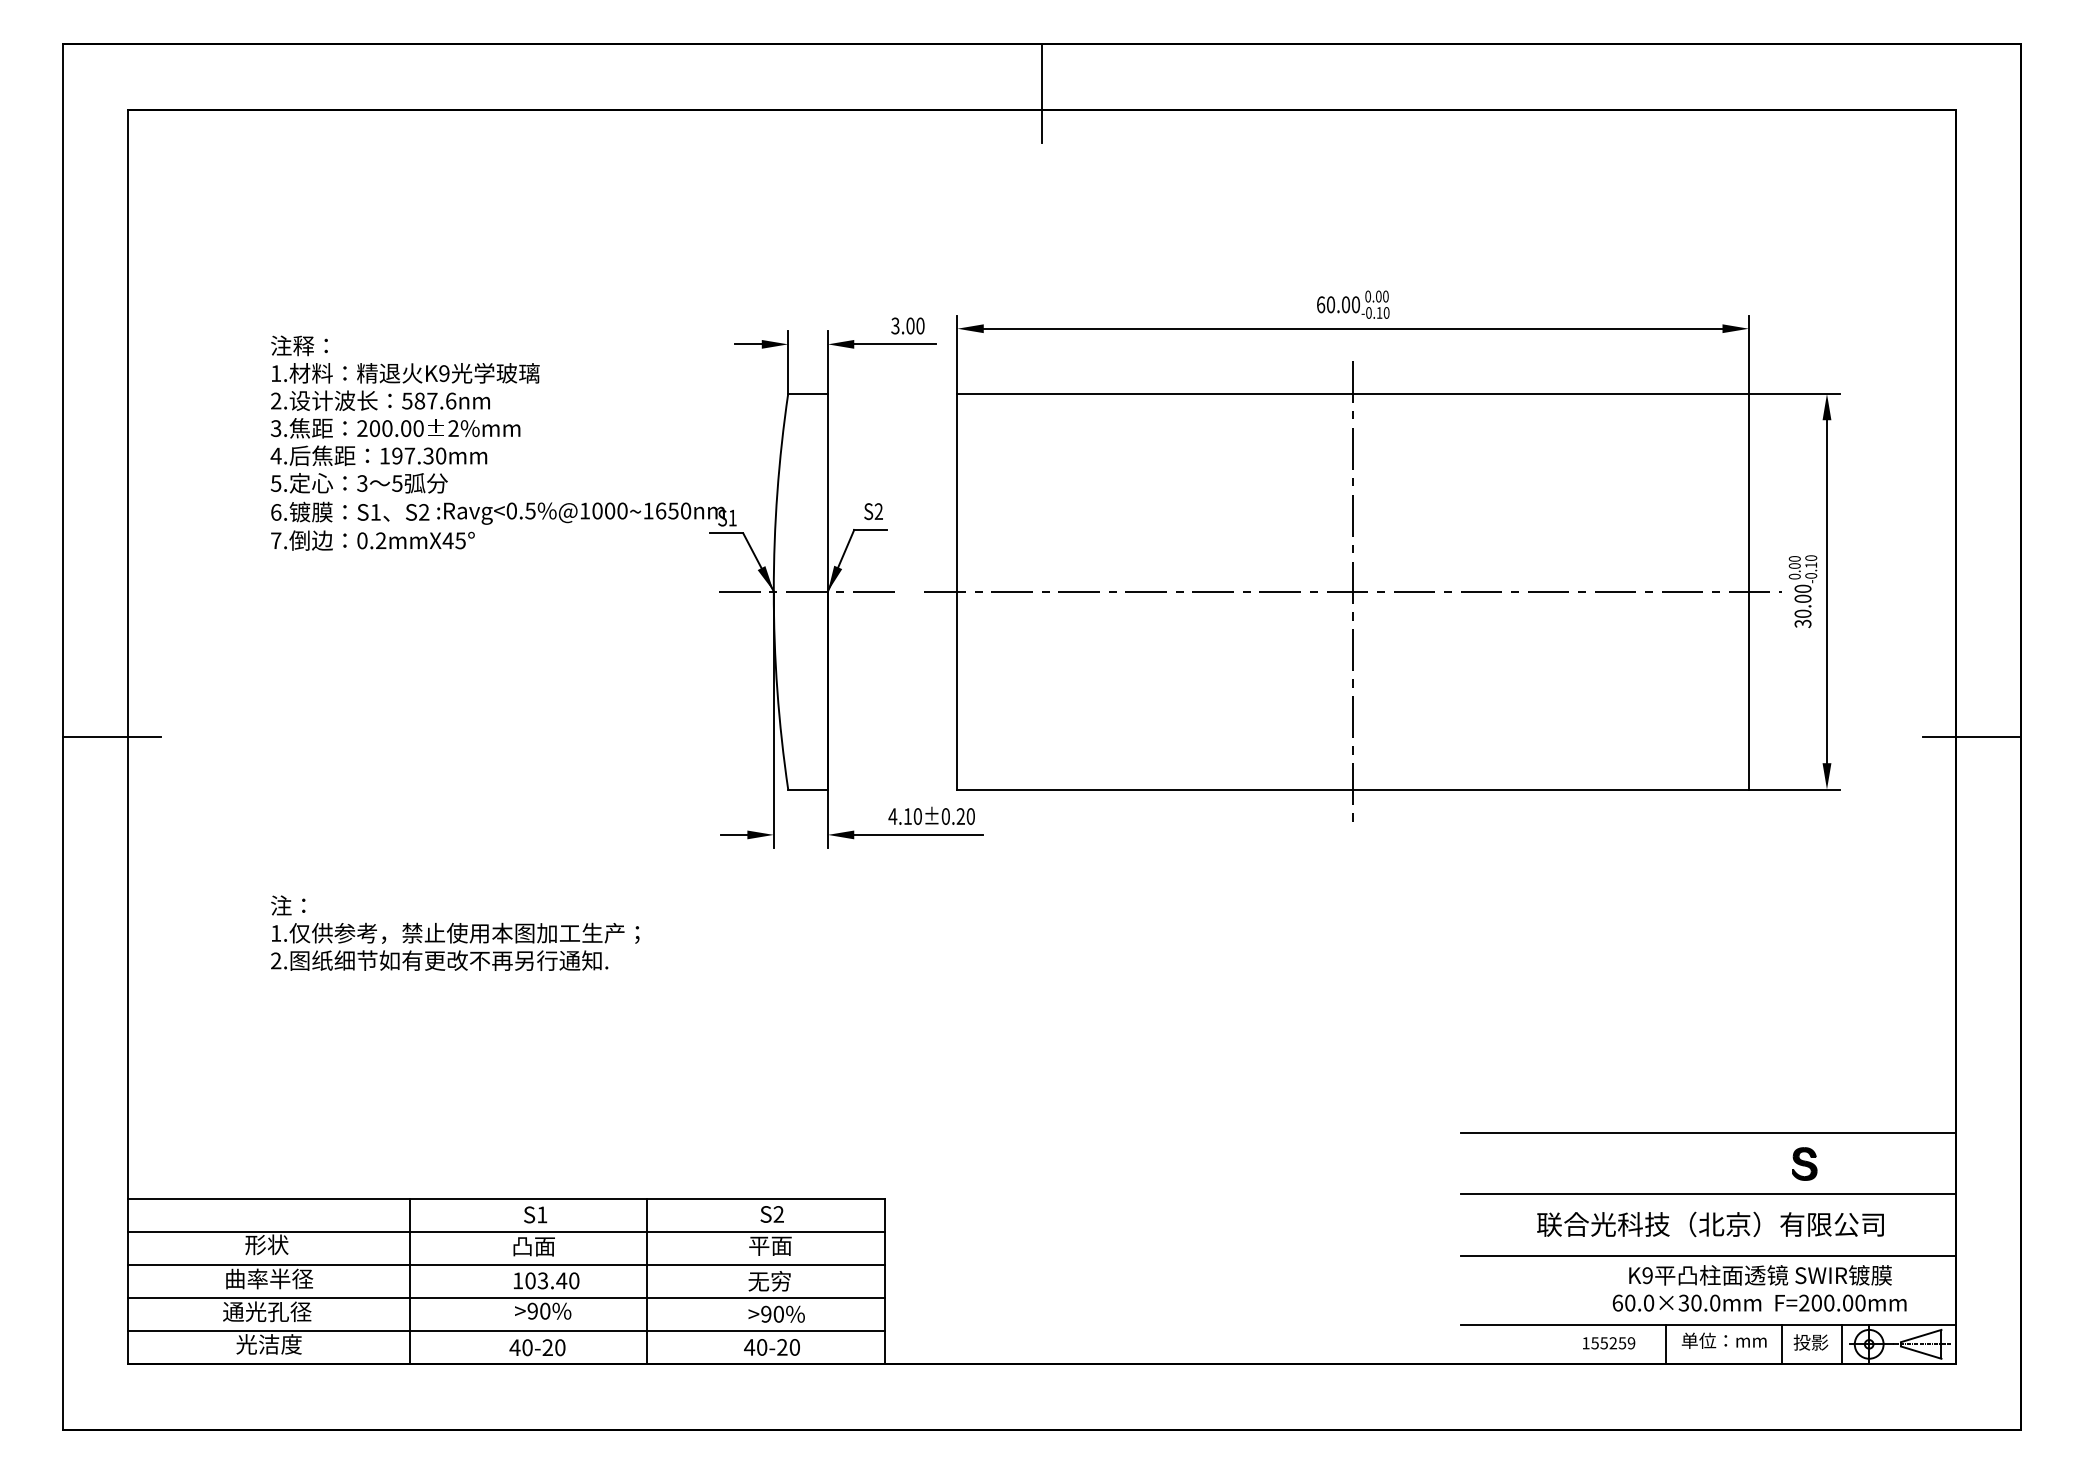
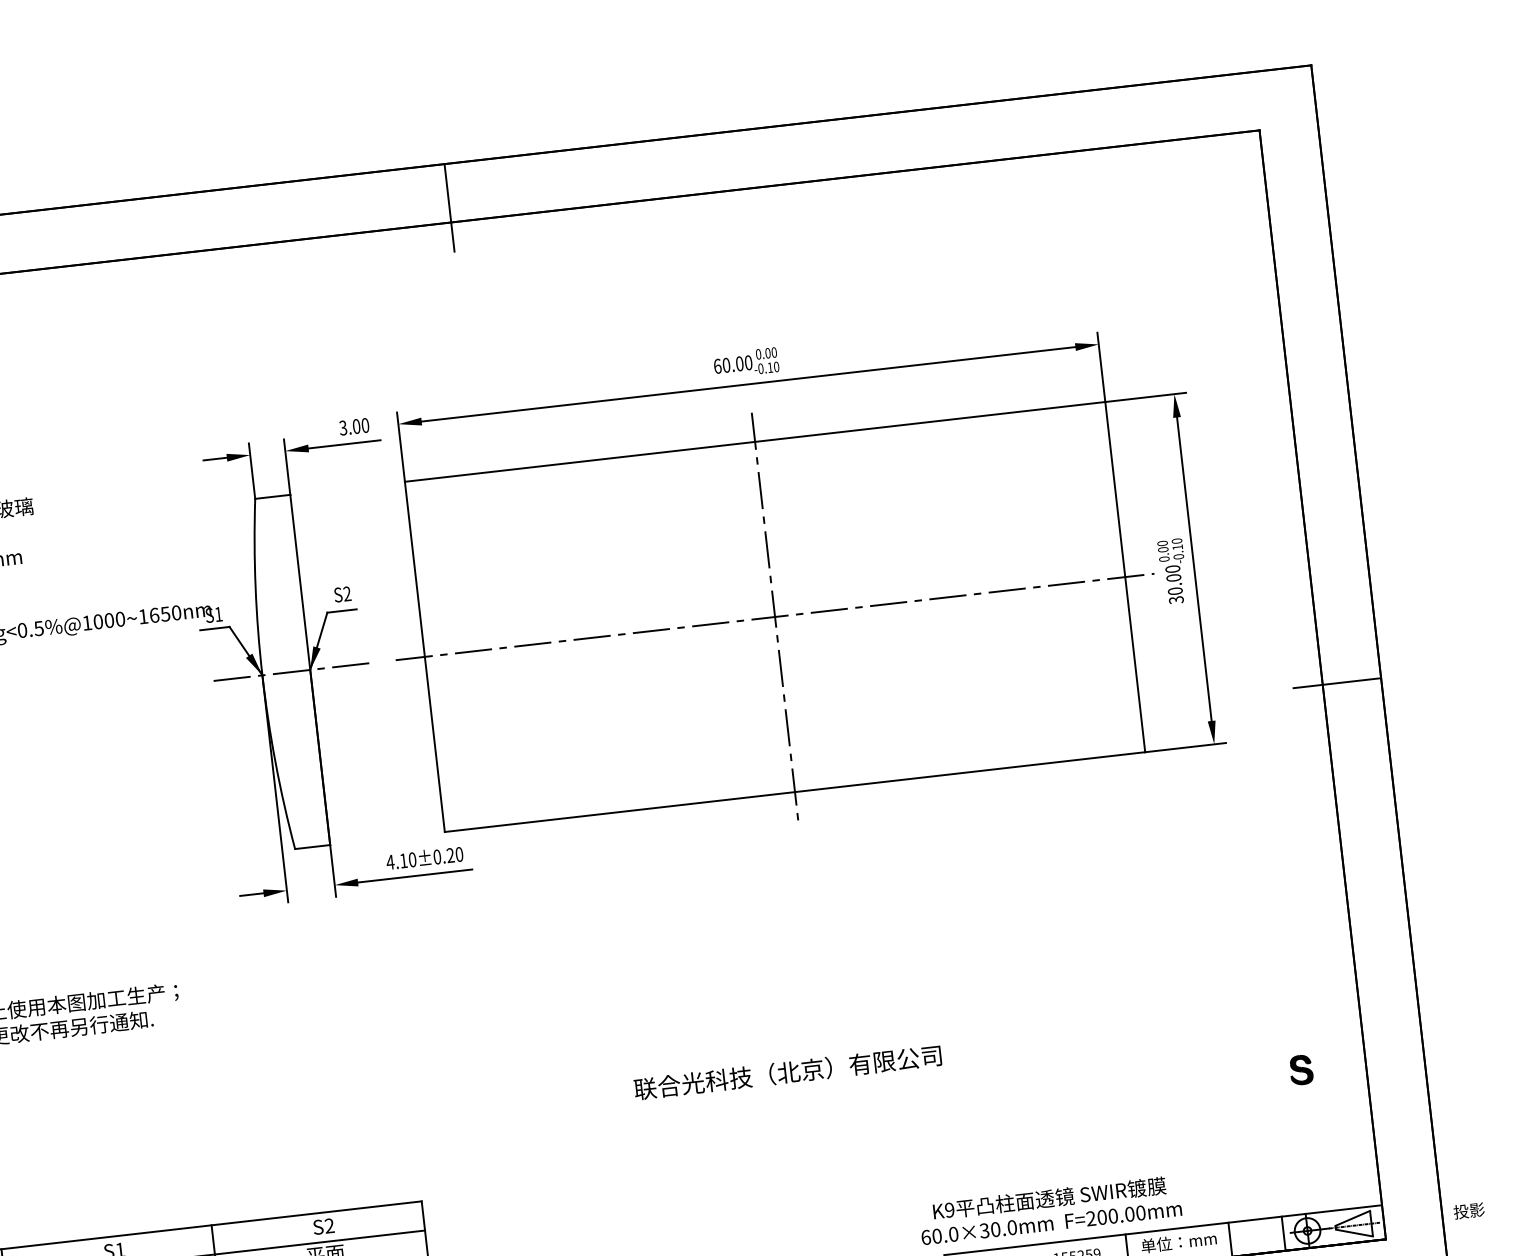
line: (1707, 1132) -> (1143, 1059), removed
part: (1804, 1163) -> (1301, 1069), moved
line: (1707, 1194) -> (1149, 1114), removed
text: (1710, 1224) -> (787, 1072), moved
line: (1707, 1255) -> (1155, 1168), removed
text: (1759, 1288) -> (1050, 1210), moved
text: (1810, 1342) -> (1468, 1210), moved

